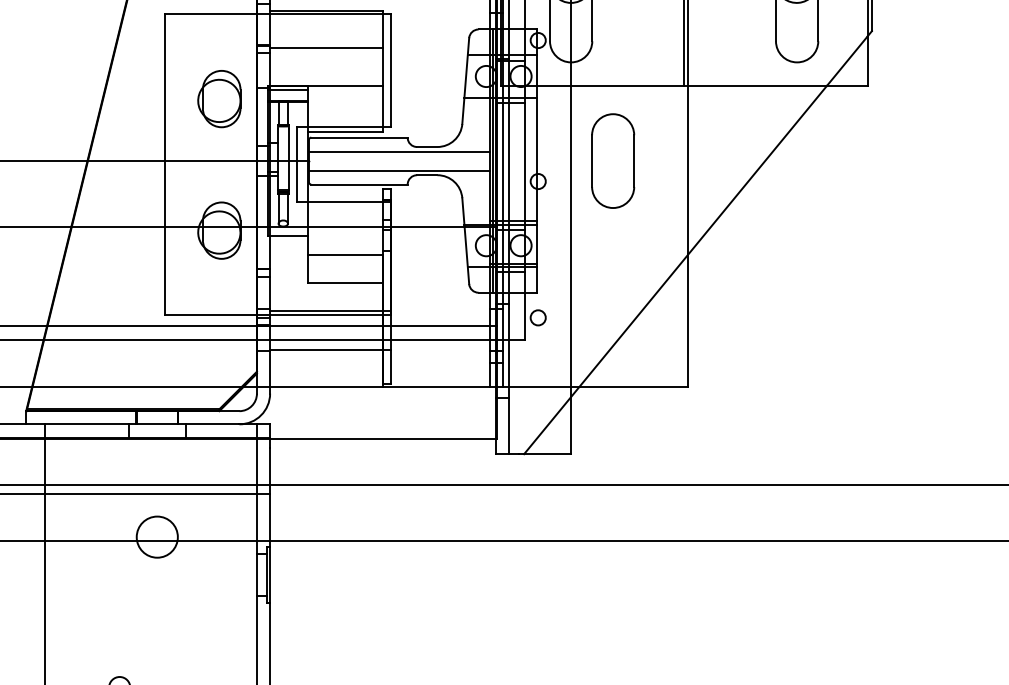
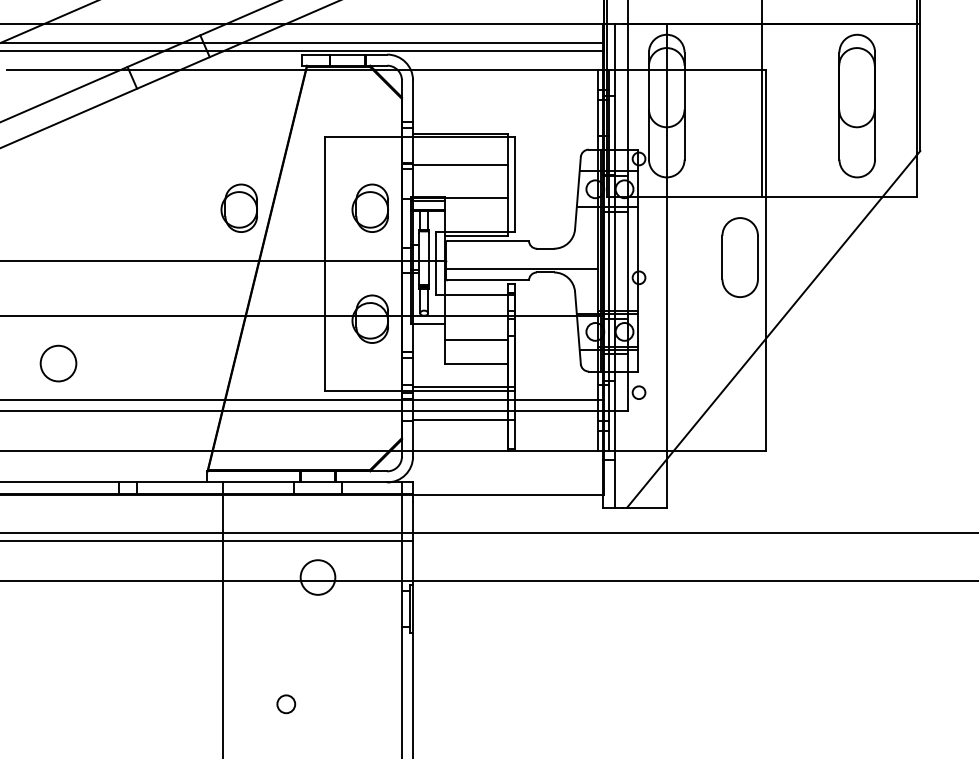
part: (62, 98) -> (238, 207), added
line: (398, 151) -> (521, 252), removed
part: (612, 160) -> (739, 257), moved

